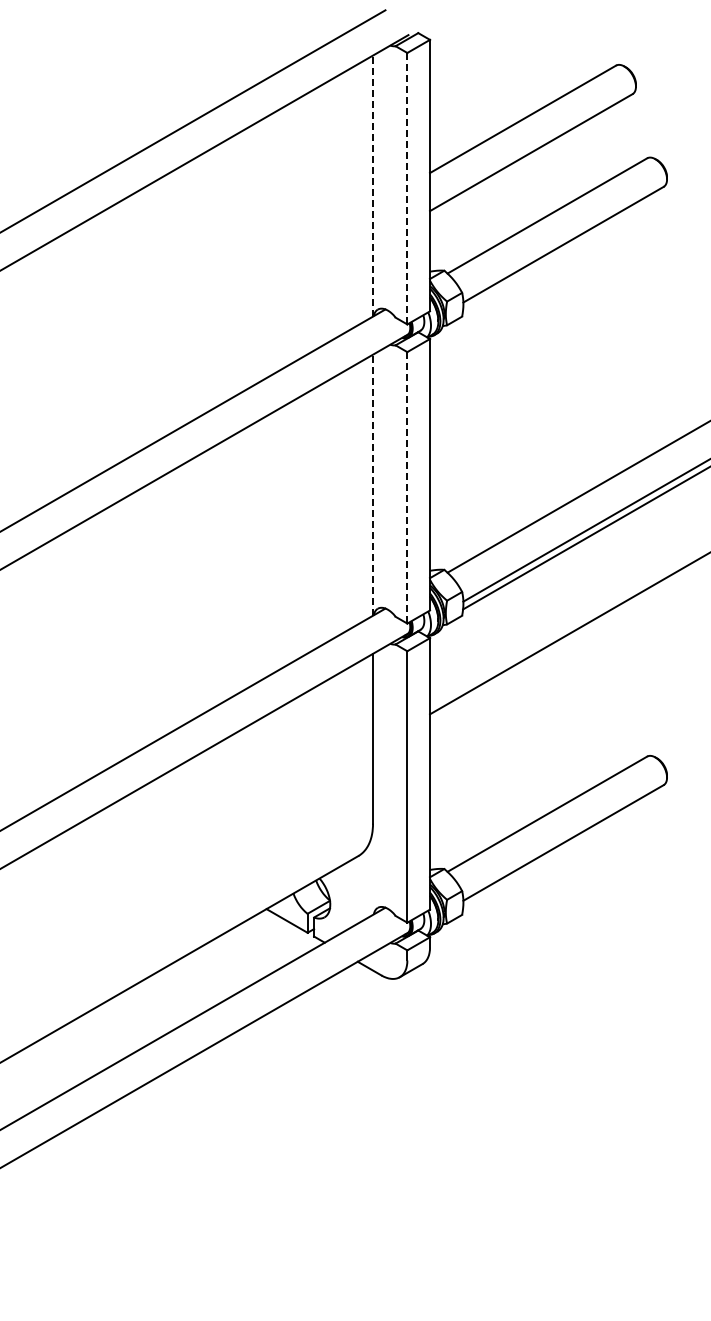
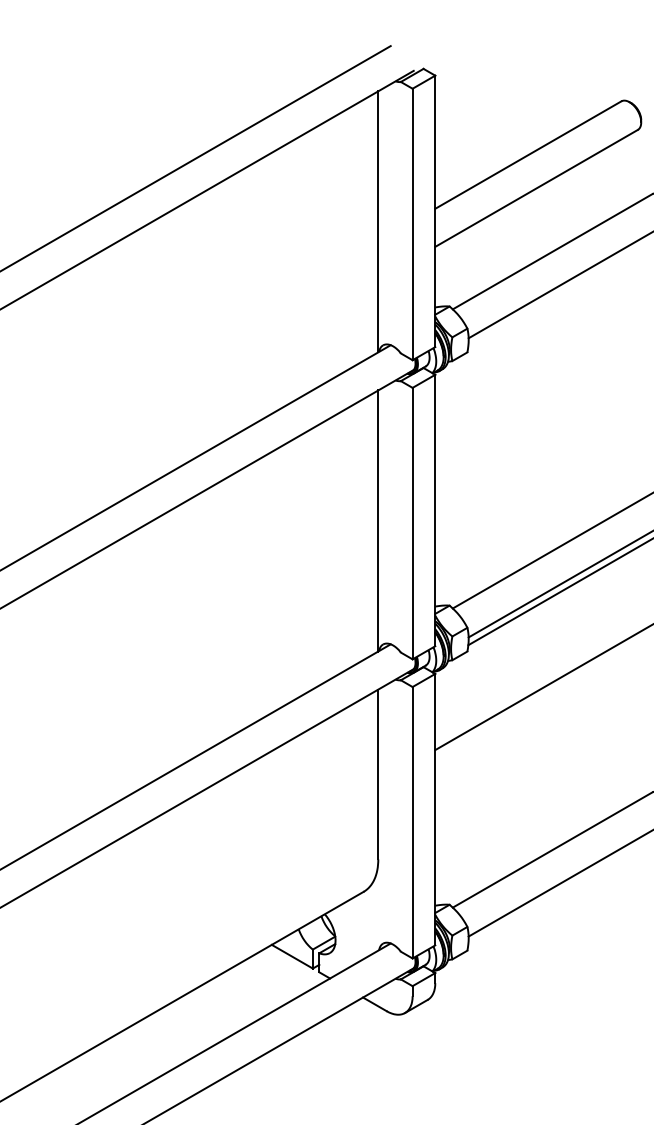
line: (373, 186) -> (378, 222), dashed -> solid
line: (407, 188) -> (412, 224), dashed -> solid
line: (373, 485) -> (378, 521), dashed -> solid
line: (407, 487) -> (412, 523), dashed -> solid

